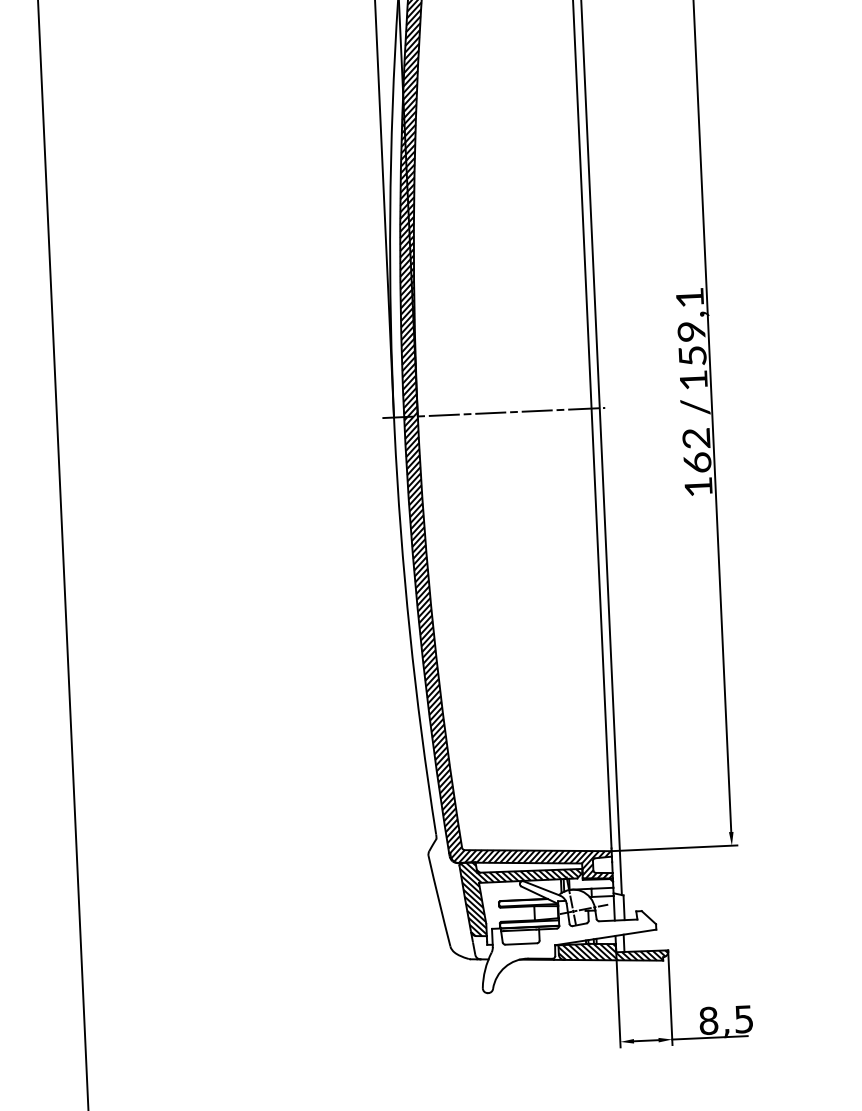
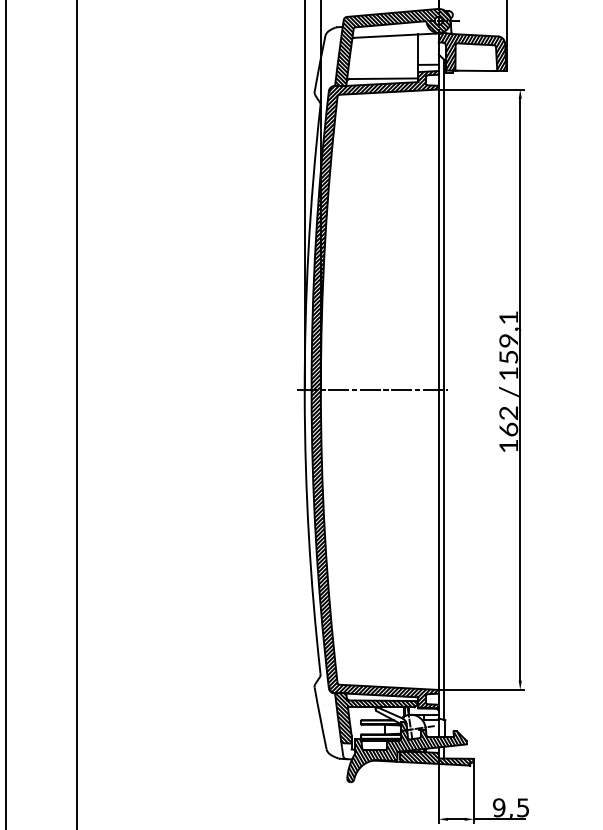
hatch: (568, 945) -> (406, 752), added
text: (707, 1020) -> (498, 807), 8,5 -> 9,5

